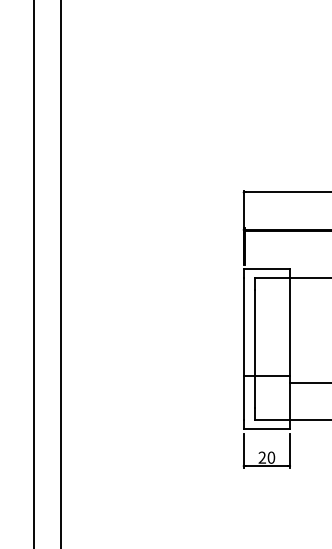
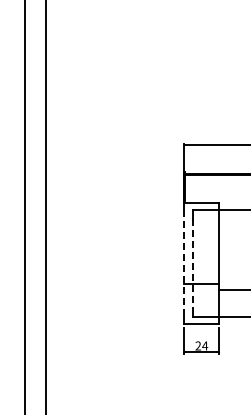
line: (244, 348) -> (184, 263), solid -> dashed
line: (255, 348) -> (193, 263), solid -> dashed
text: (271, 457) -> (205, 345), 20 -> 24

